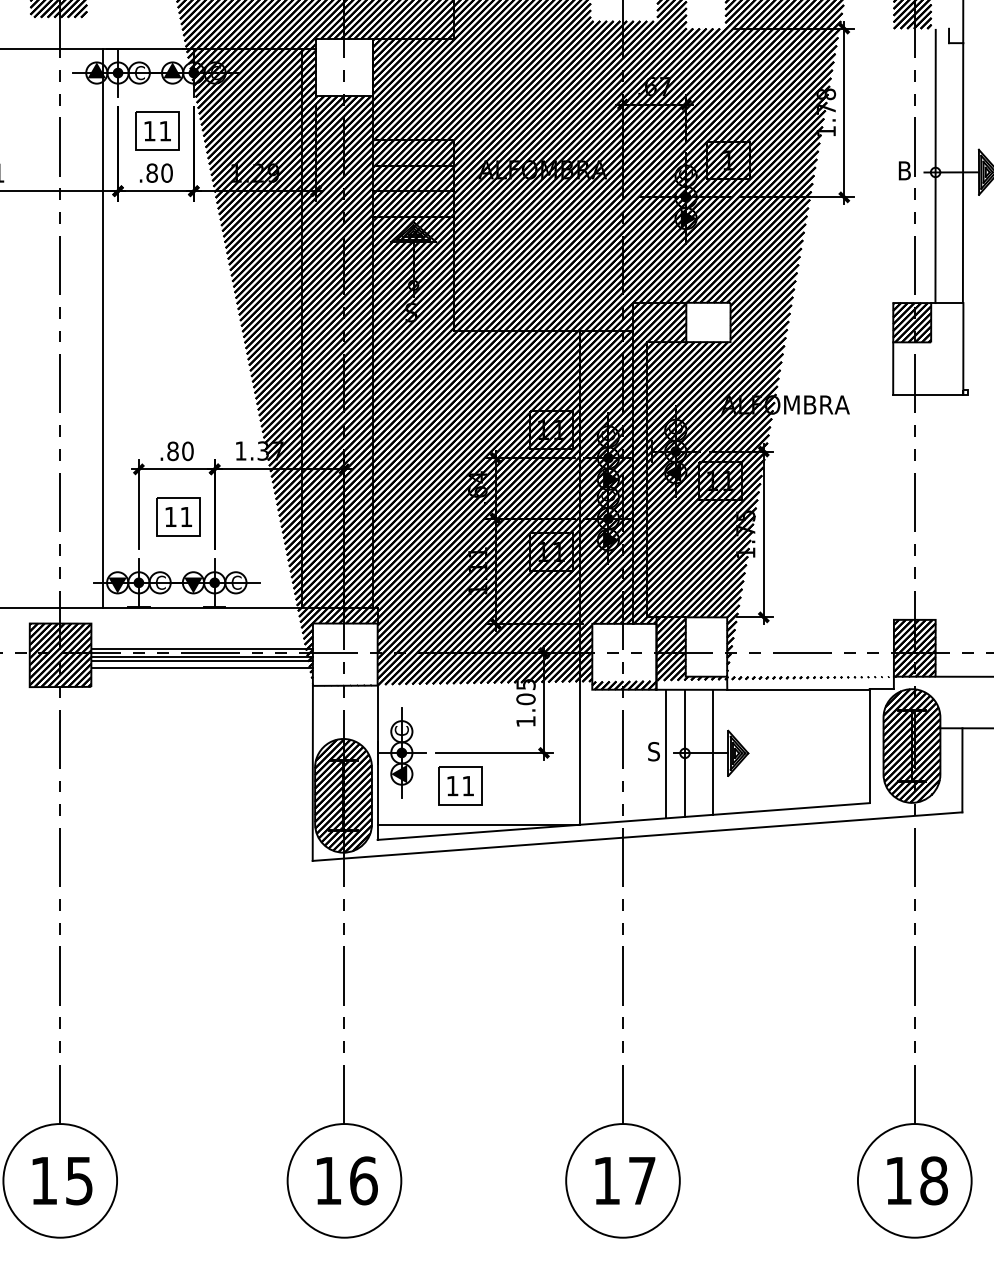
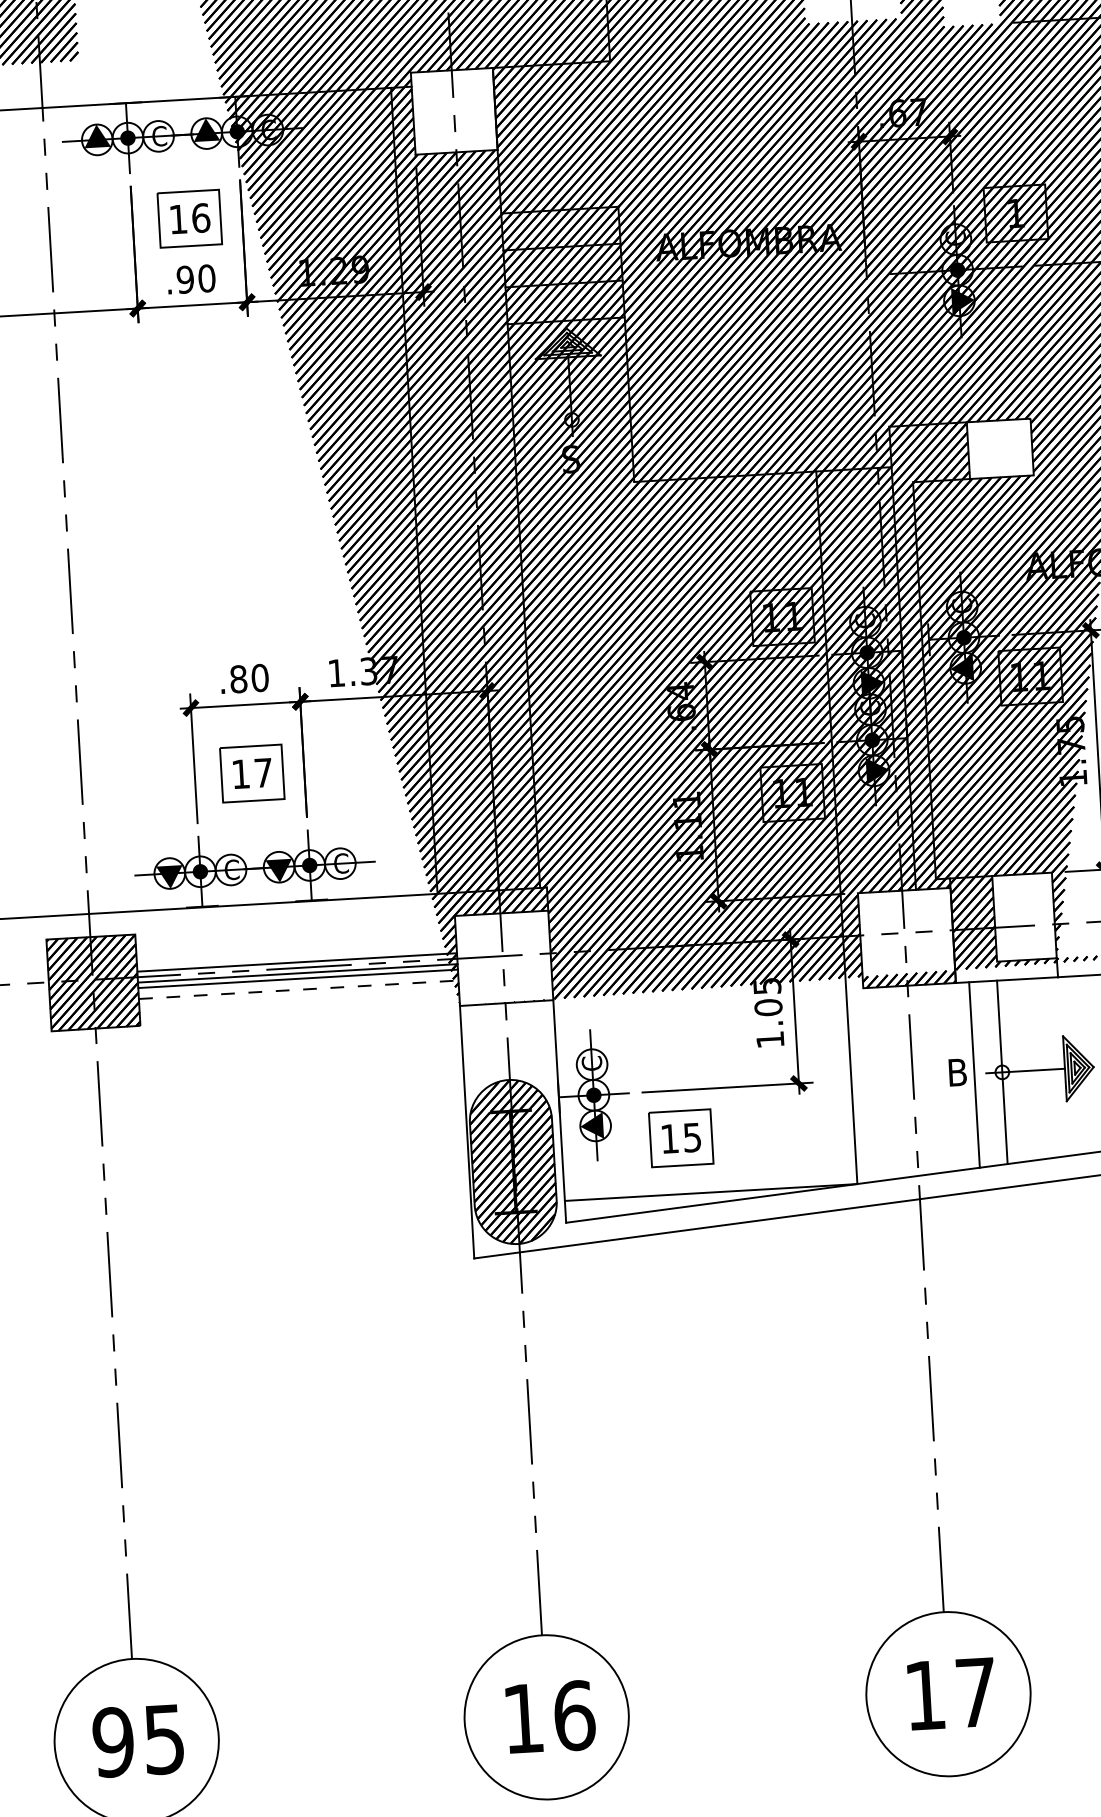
text: (165, 131) -> (201, 218), 11 -> 16
text: (151, 172) -> (184, 278), .80 -> .90
line: (102, 327) -> (126, 506), removed
text: (186, 516) -> (263, 772), 11 -> 17
line: (202, 668) -> (299, 990), solid -> dashed
text: (654, 751) -> (958, 1072), S -> B
line: (713, 751) -> (1043, 1067), removed
text: (467, 786) -> (691, 1138), 11 -> 15
text: (43, 1180) -> (112, 1741), 15 -> 95

